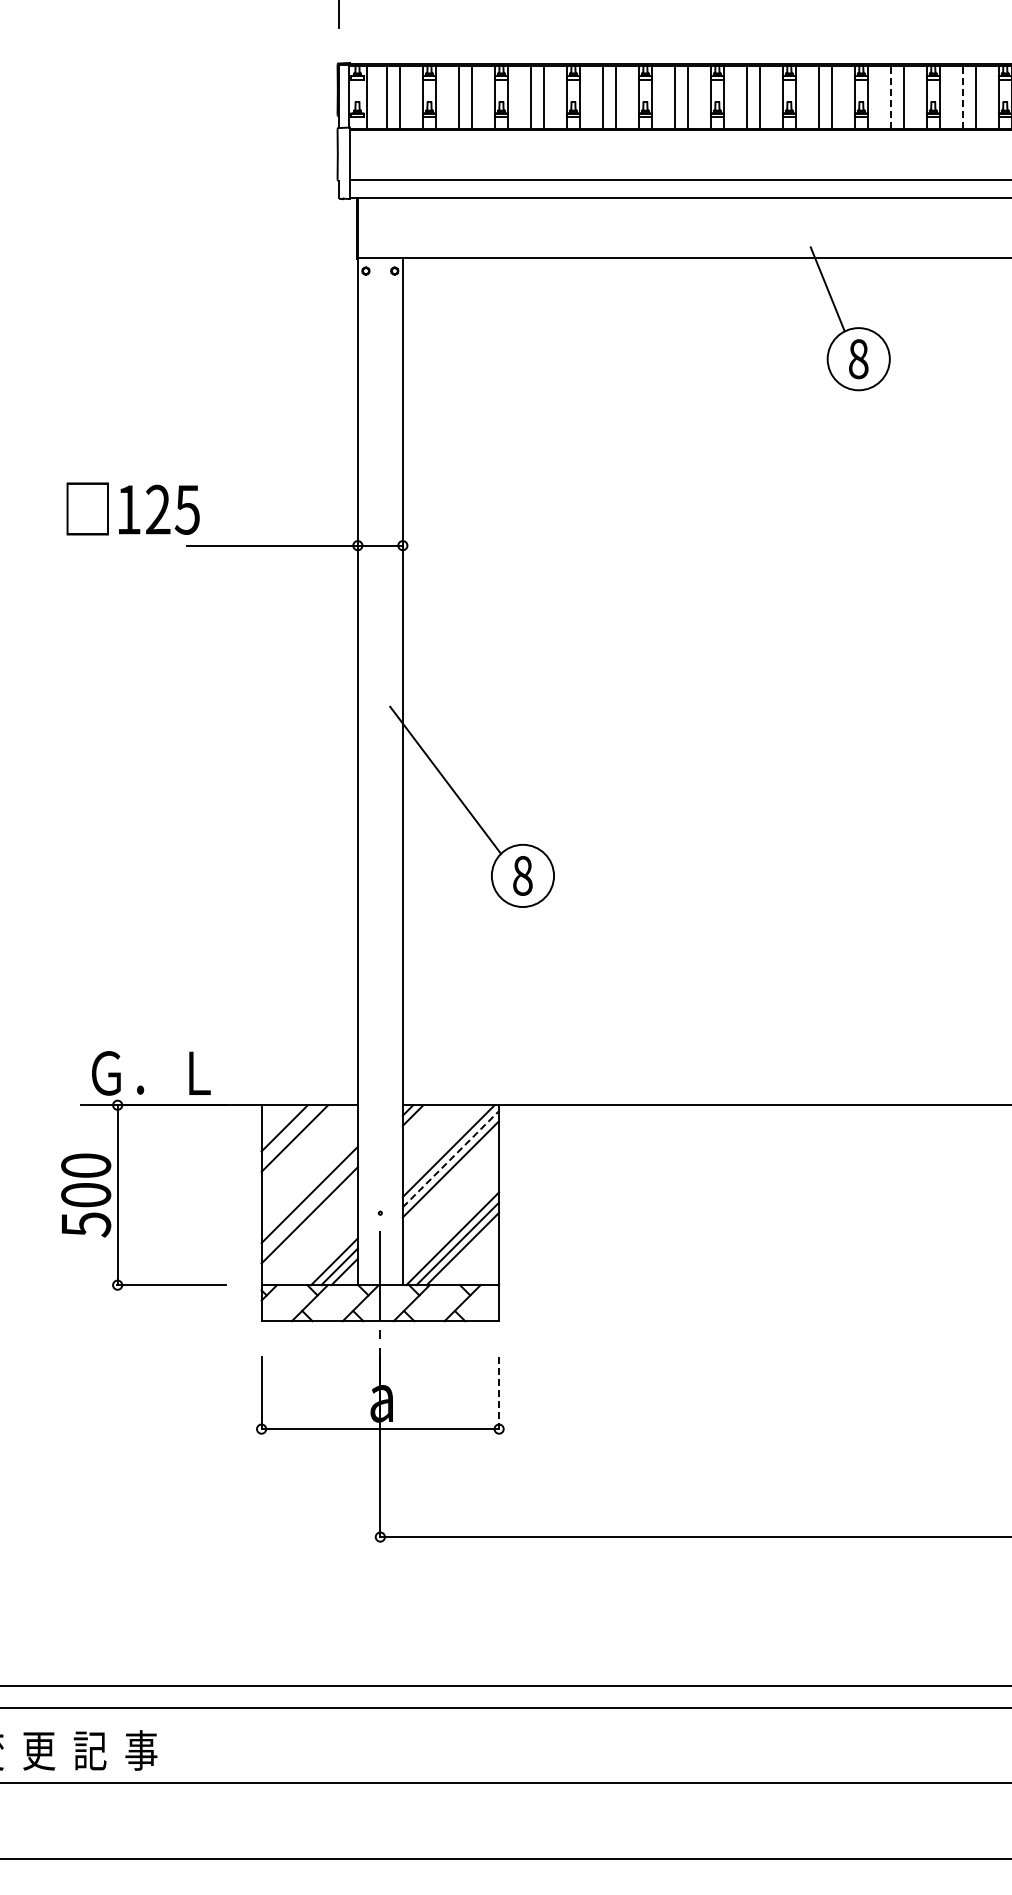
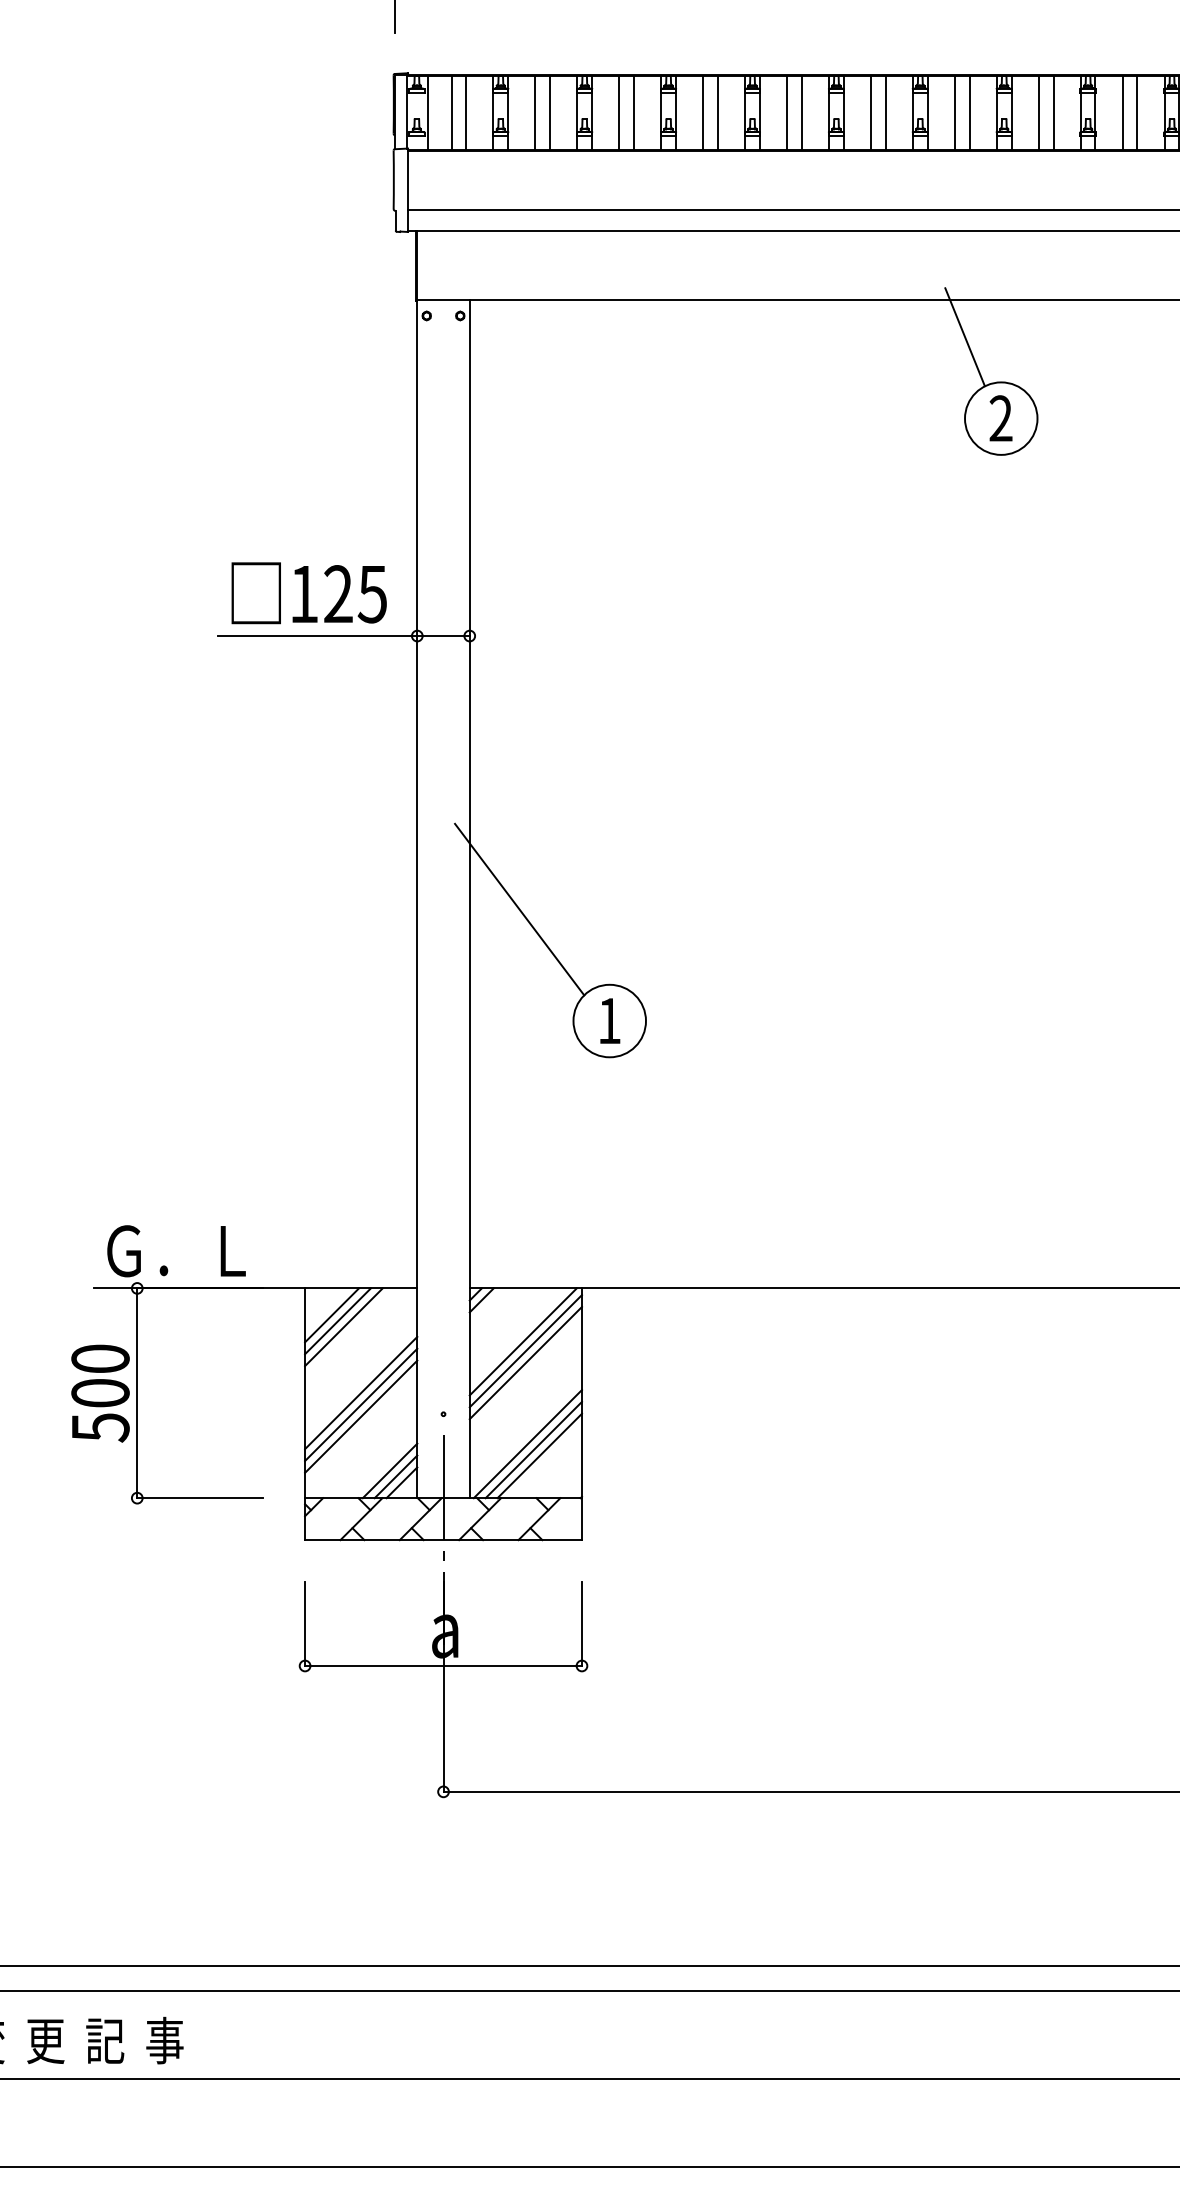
line: (891, 97) -> (1039, 113), dashed -> solid
line: (962, 97) -> (1122, 113), dashed -> solid
text: (858, 359) -> (1000, 419), 8 -> 2
text: (132, 508) -> (308, 592), moved
text: (522, 875) -> (609, 1020), 8 -> 1
line: (289, 1133) -> (337, 1321), added
line: (451, 1158) -> (526, 1350), dashed -> solid
line: (309, 1205) -> (360, 1405), added
line: (499, 1393) -> (582, 1624), dashed -> solid

